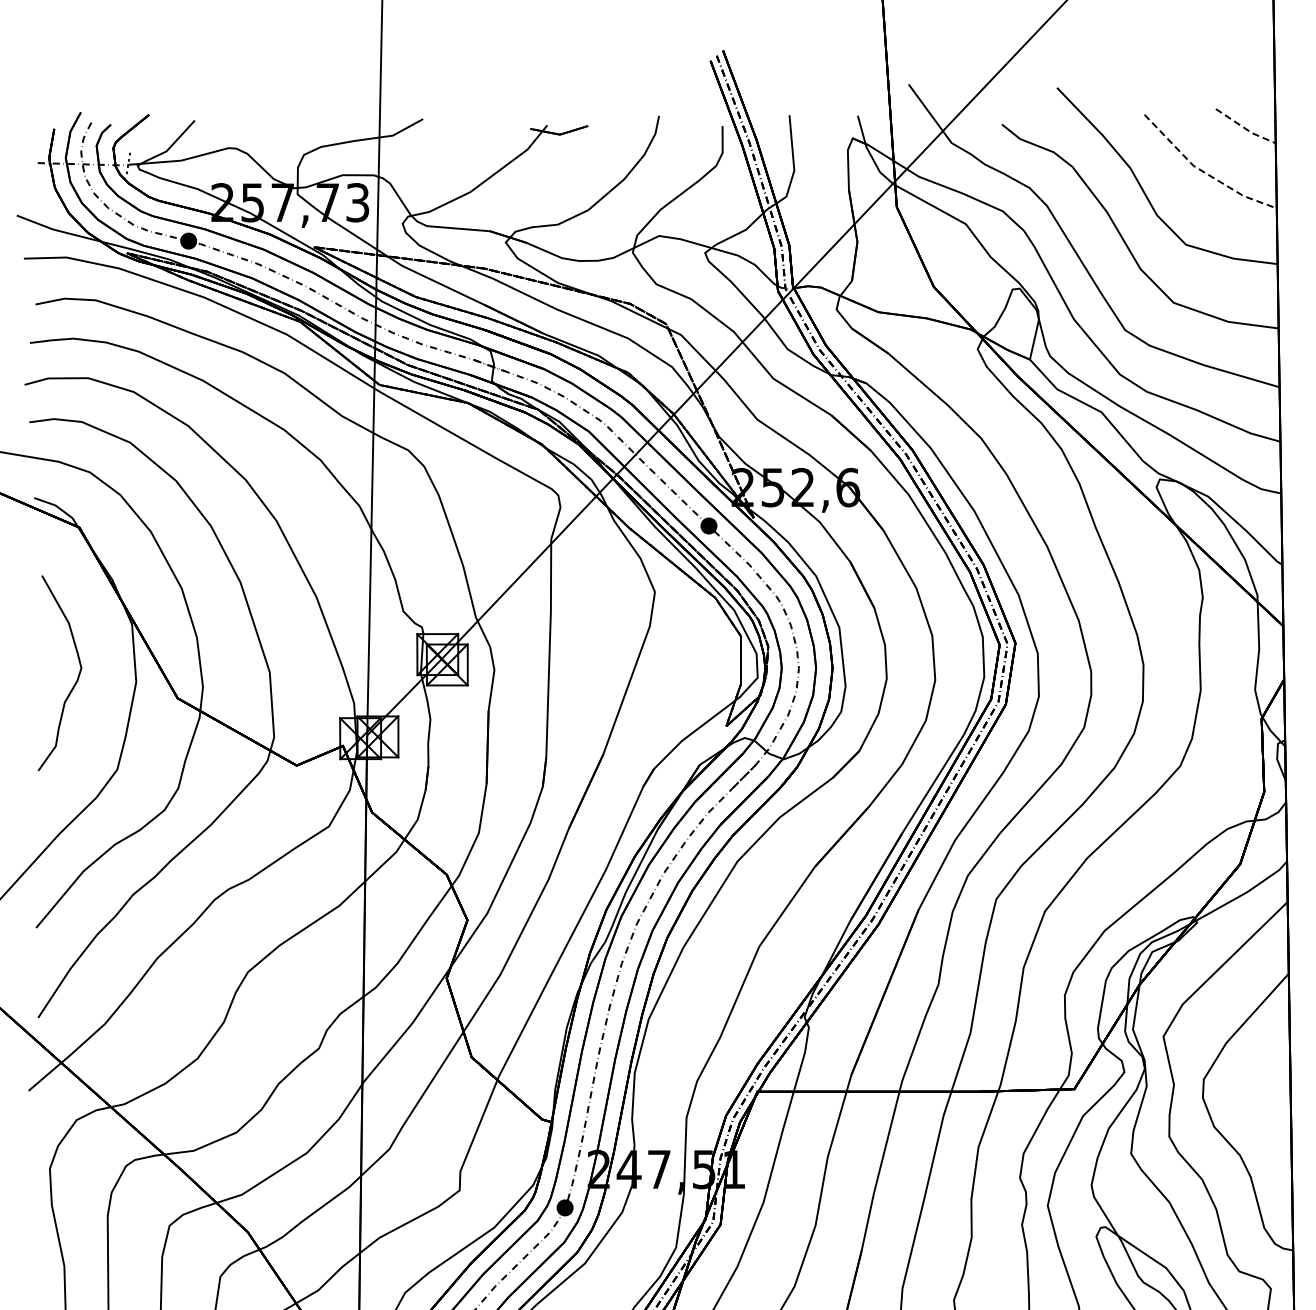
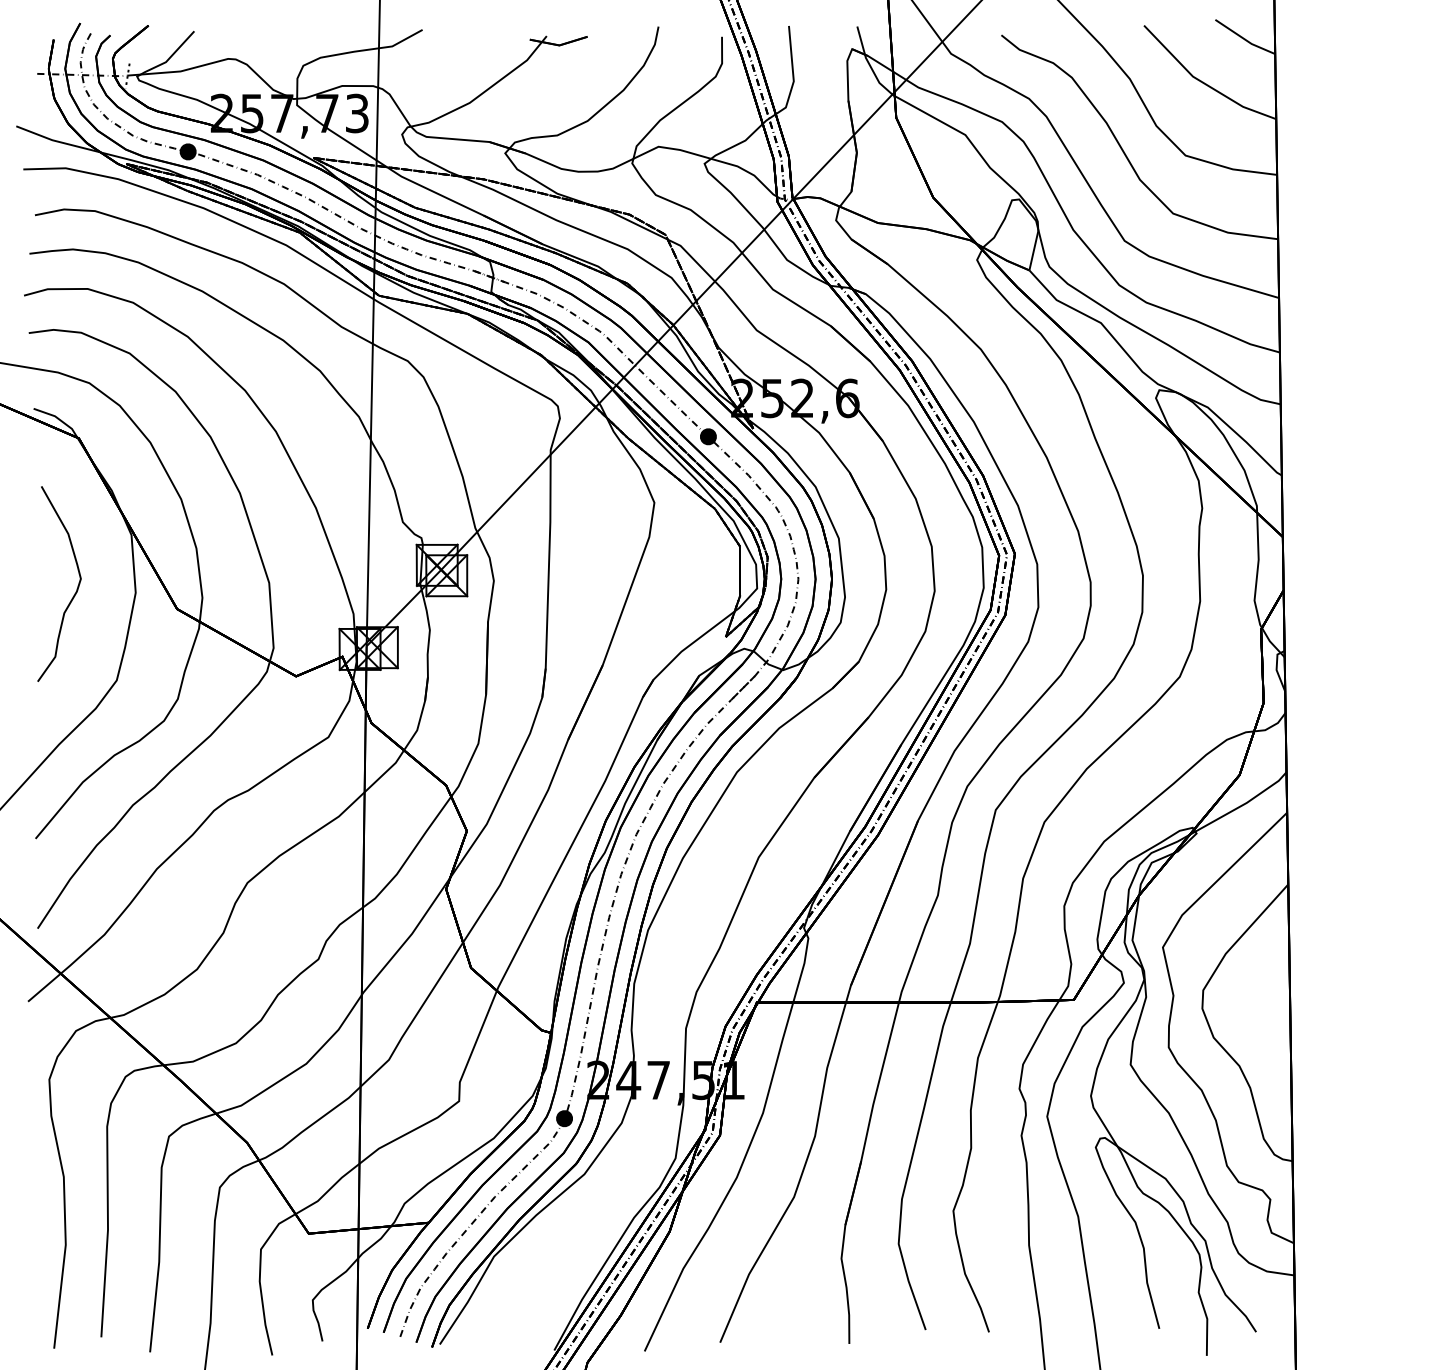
line: (1246, 128) -> (1245, 39), dashed -> solid
line: (1204, 171) -> (1203, 82), dashed -> solid

